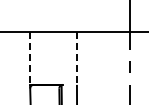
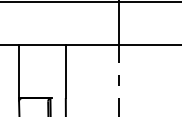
line: (29, 59) -> (18, 72), dashed -> solid
line: (76, 59) -> (65, 72), dashed -> solid

